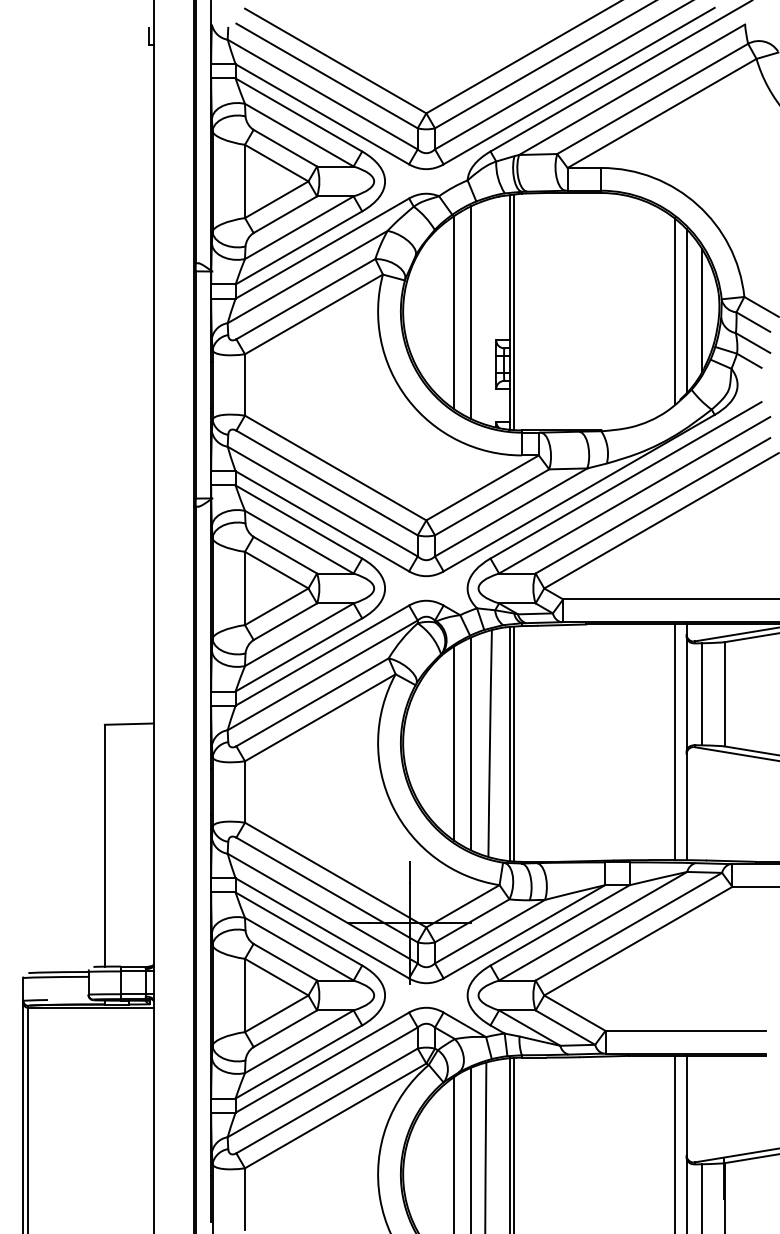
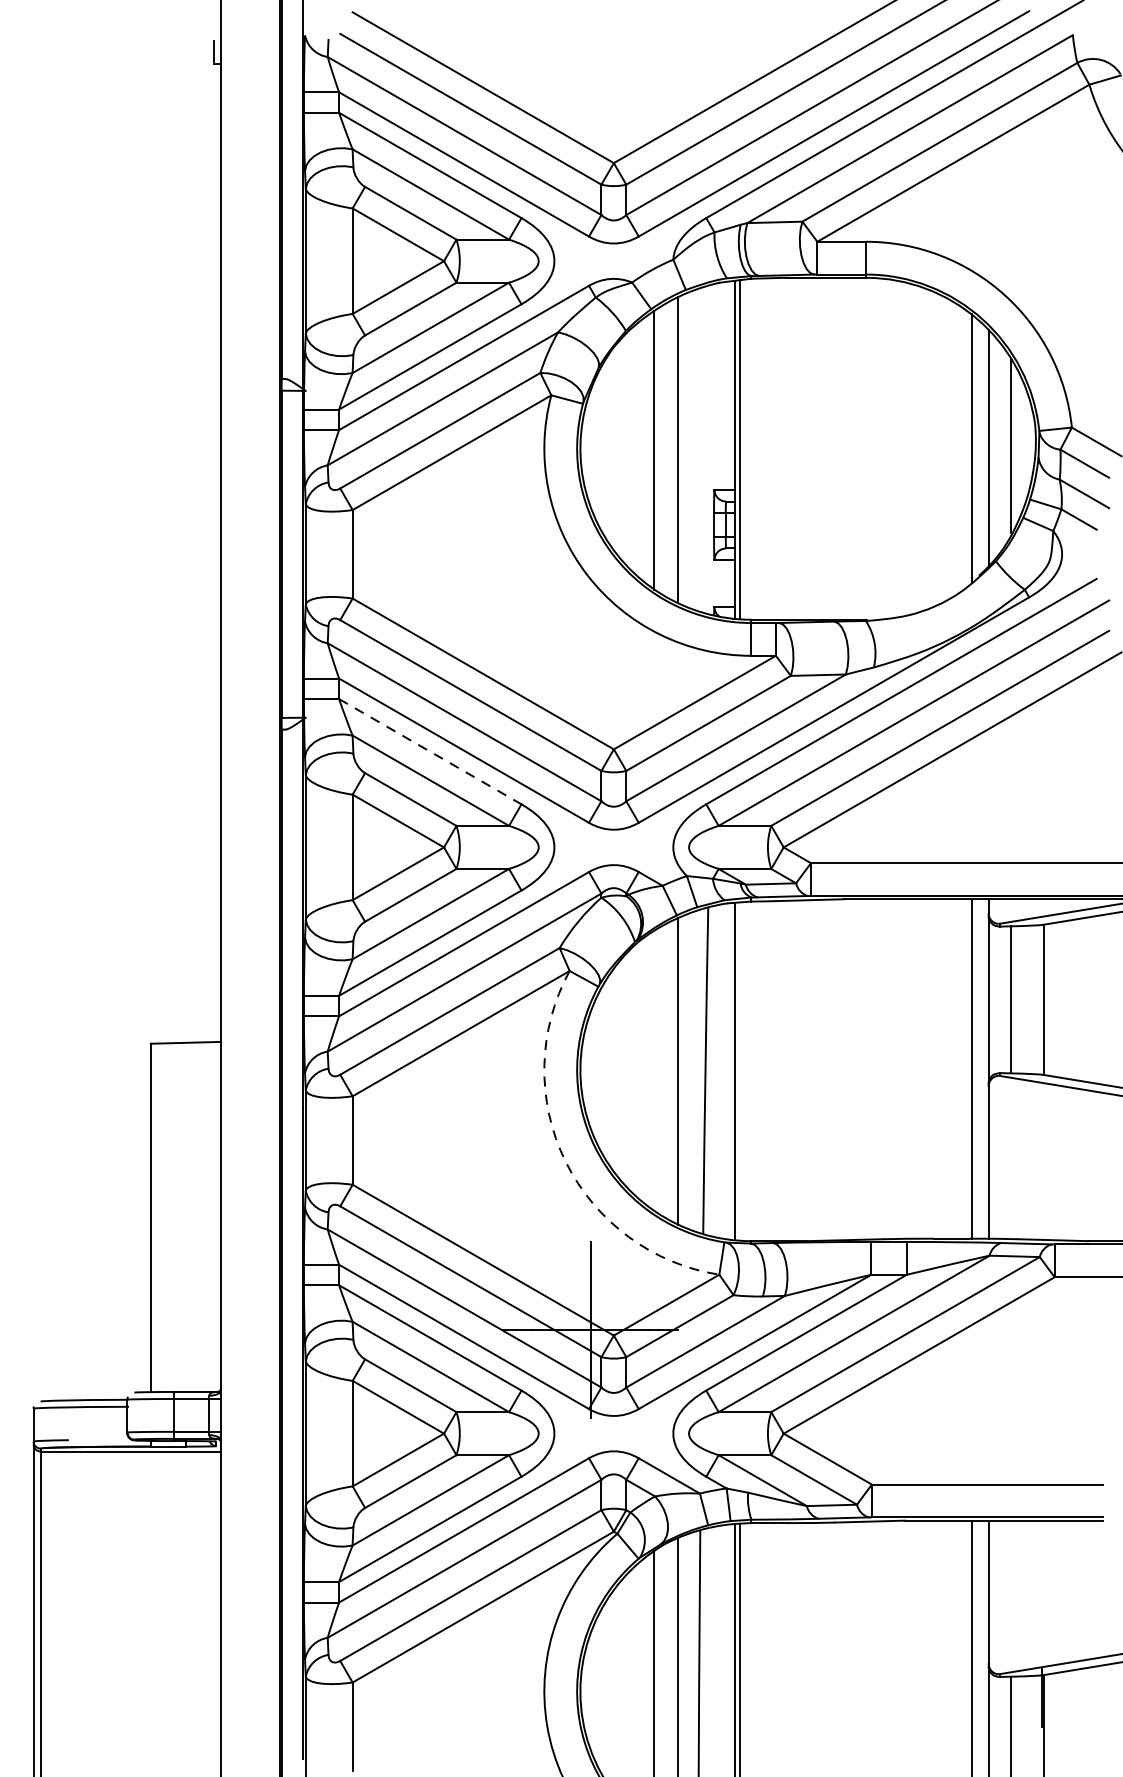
line: (299, 522) -> (431, 752), solid -> dashed
line: (454, 743) -> (654, 1070), removed
line: (513, 743) -> (739, 1070), removed
arc: (392, 806) -> (565, 1161), solid -> dashed

